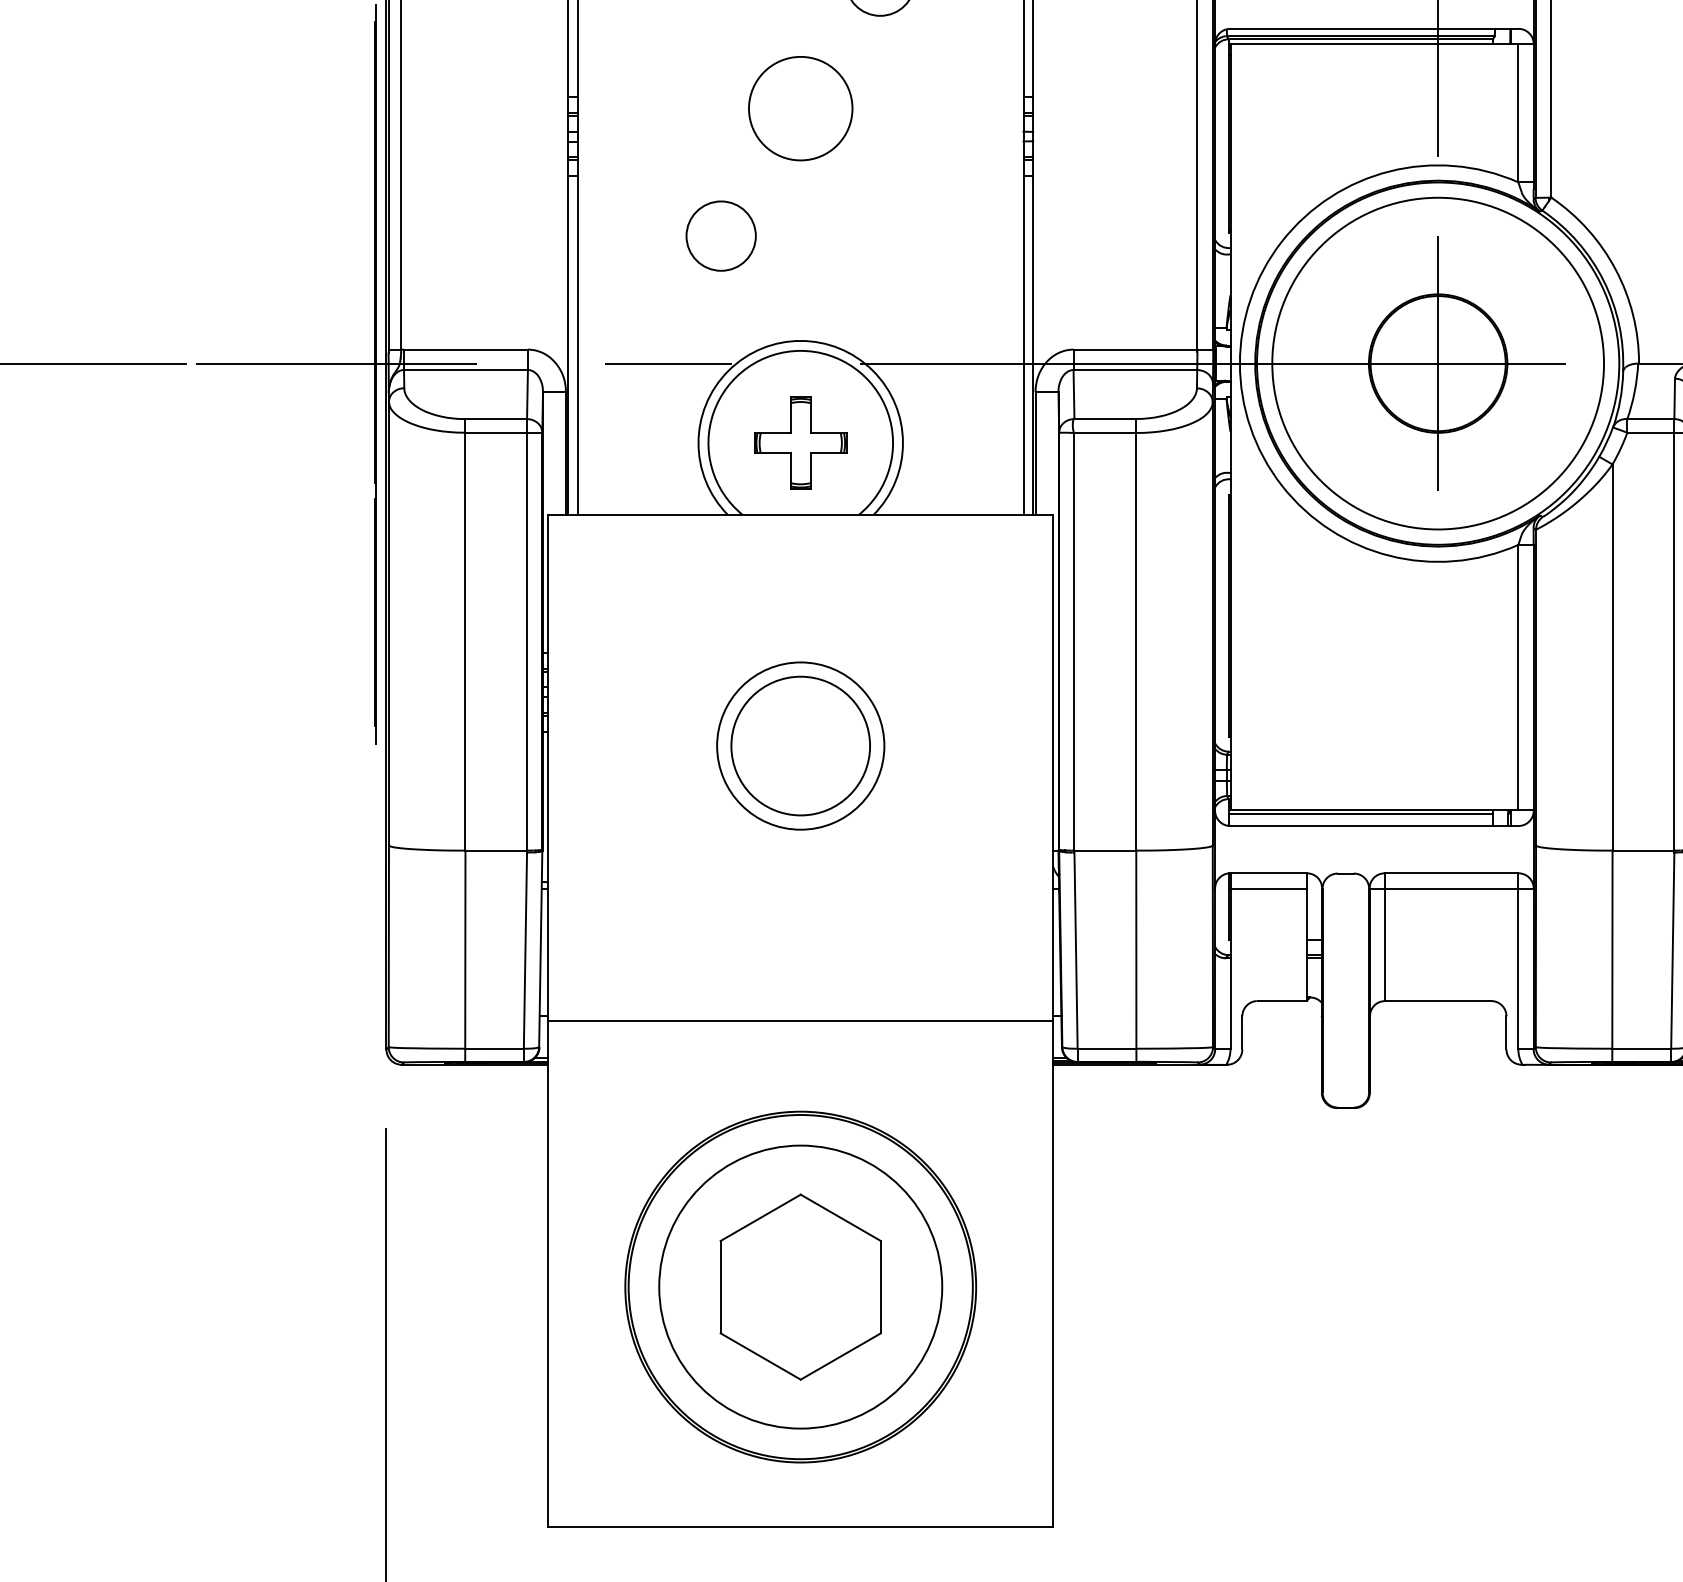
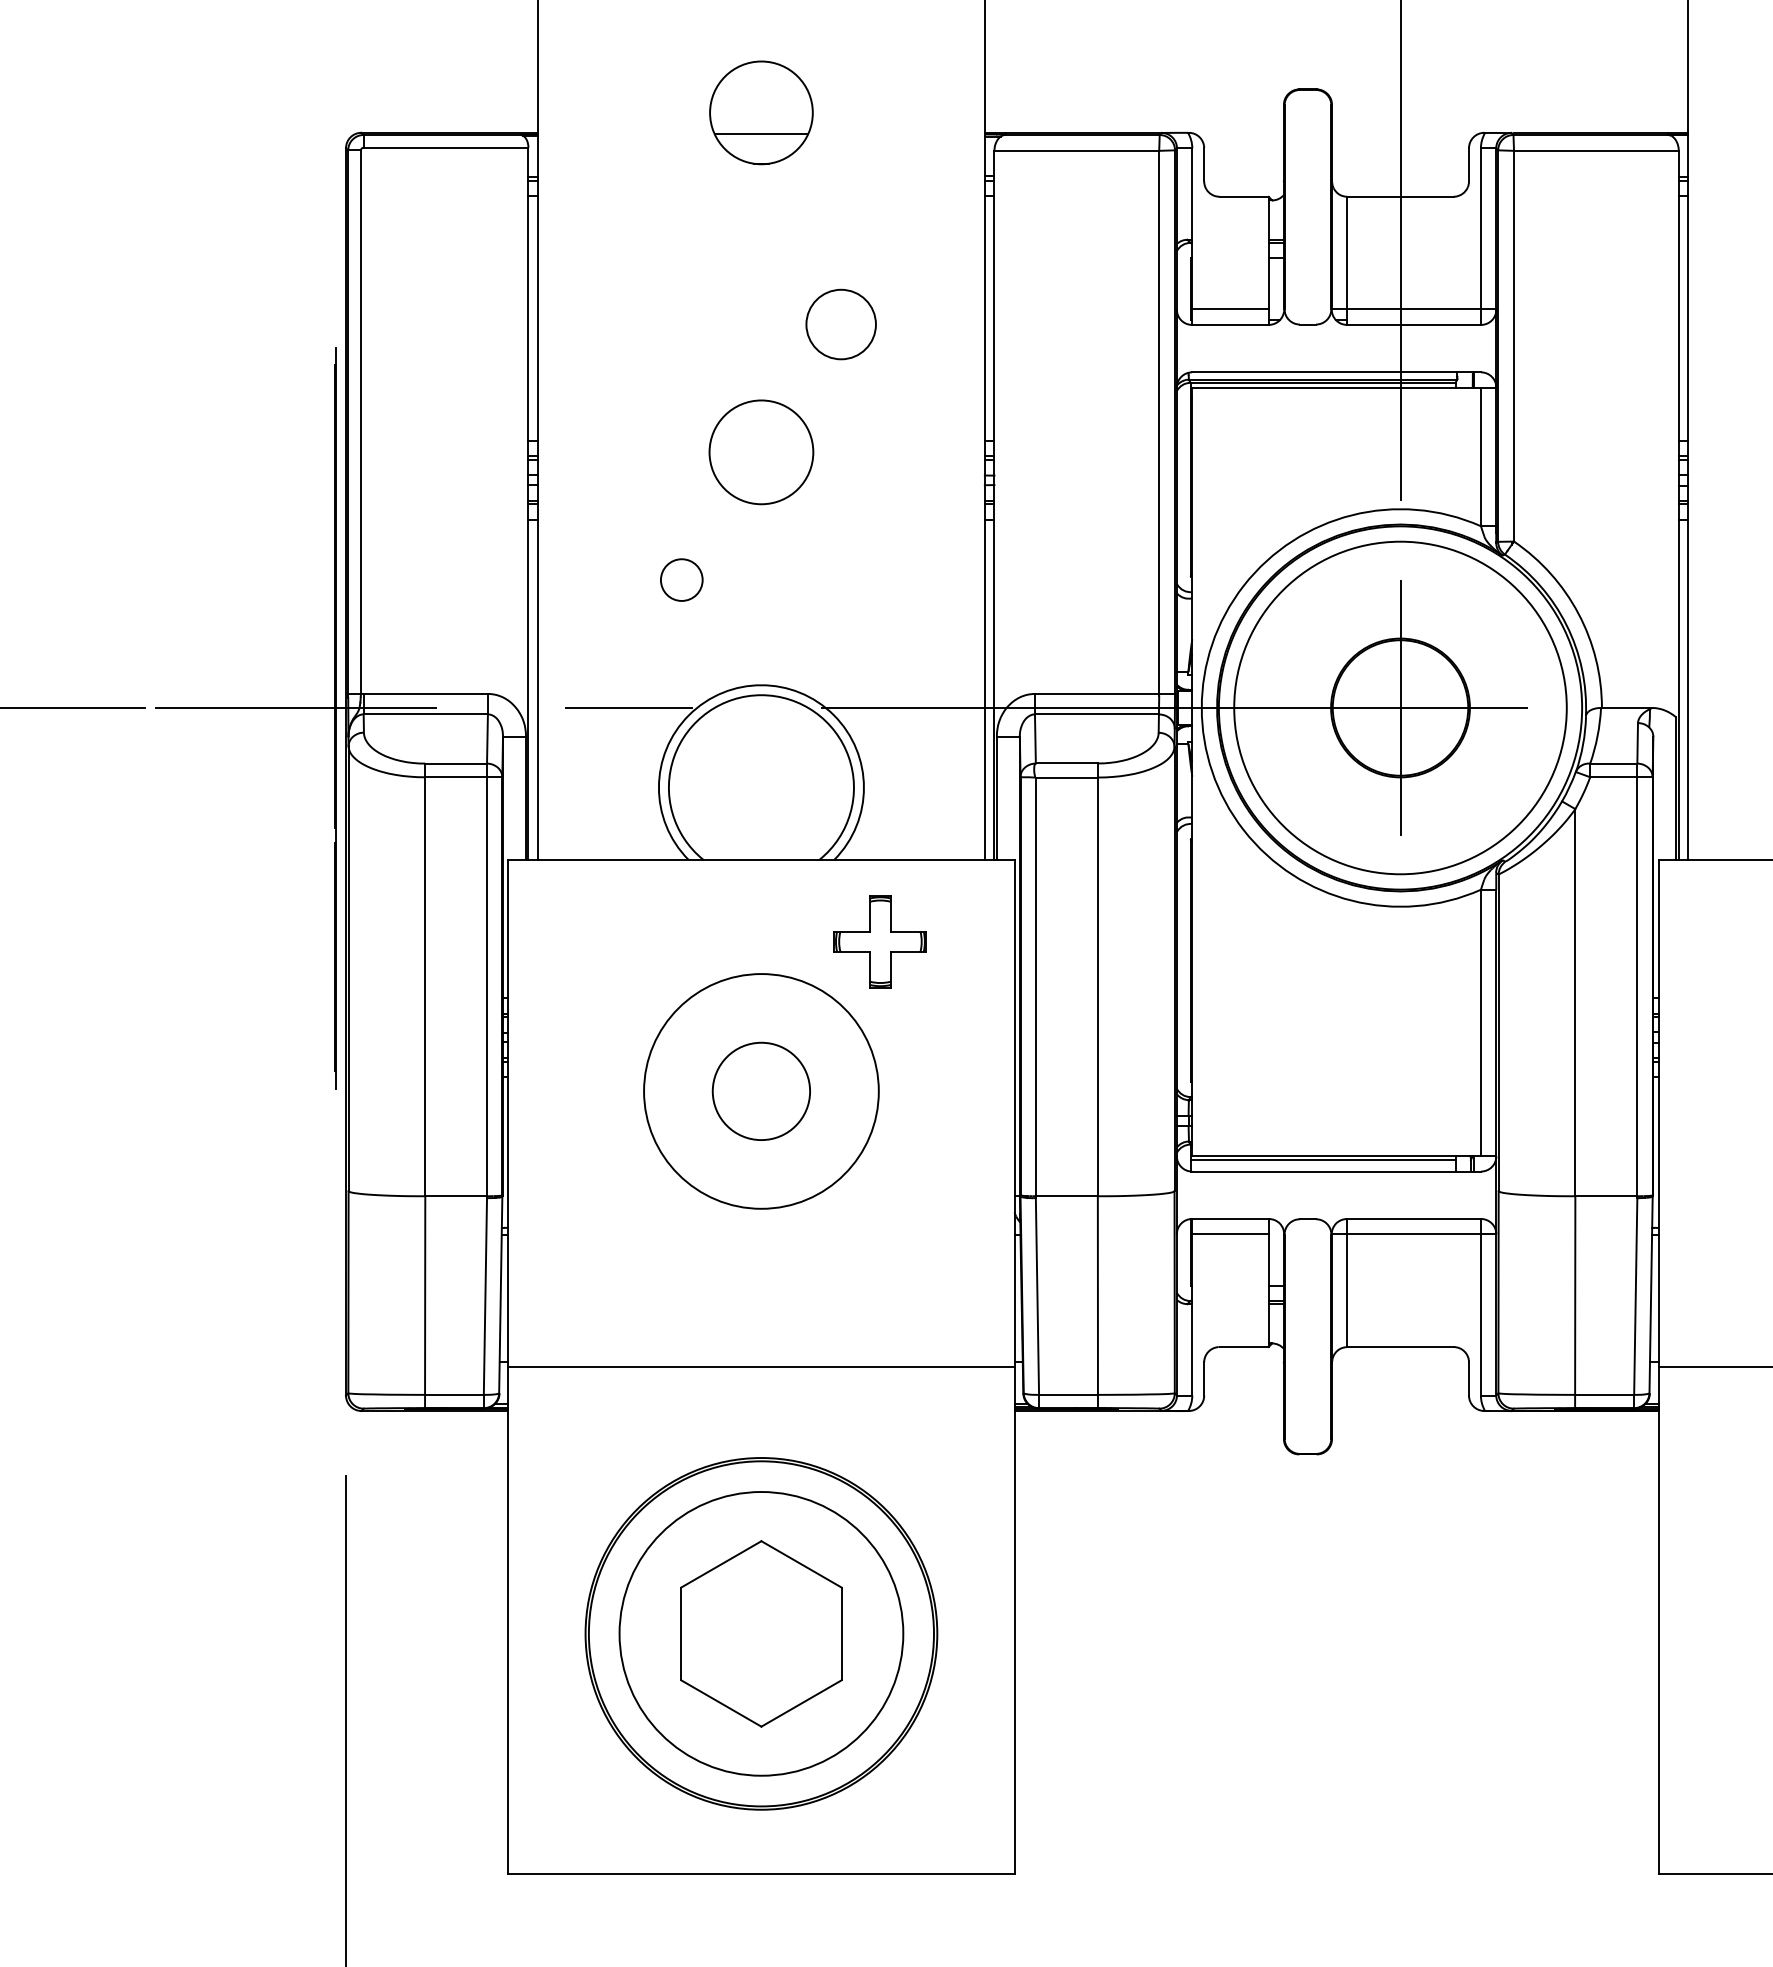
circle: (721, 235) -> (681, 579), size x0.6
part: (799, 442) -> (879, 941), moved
circle: (799, 745) -> (760, 1090), size x0.7
circle: (800, 746) -> (761, 1091), size x1.4

